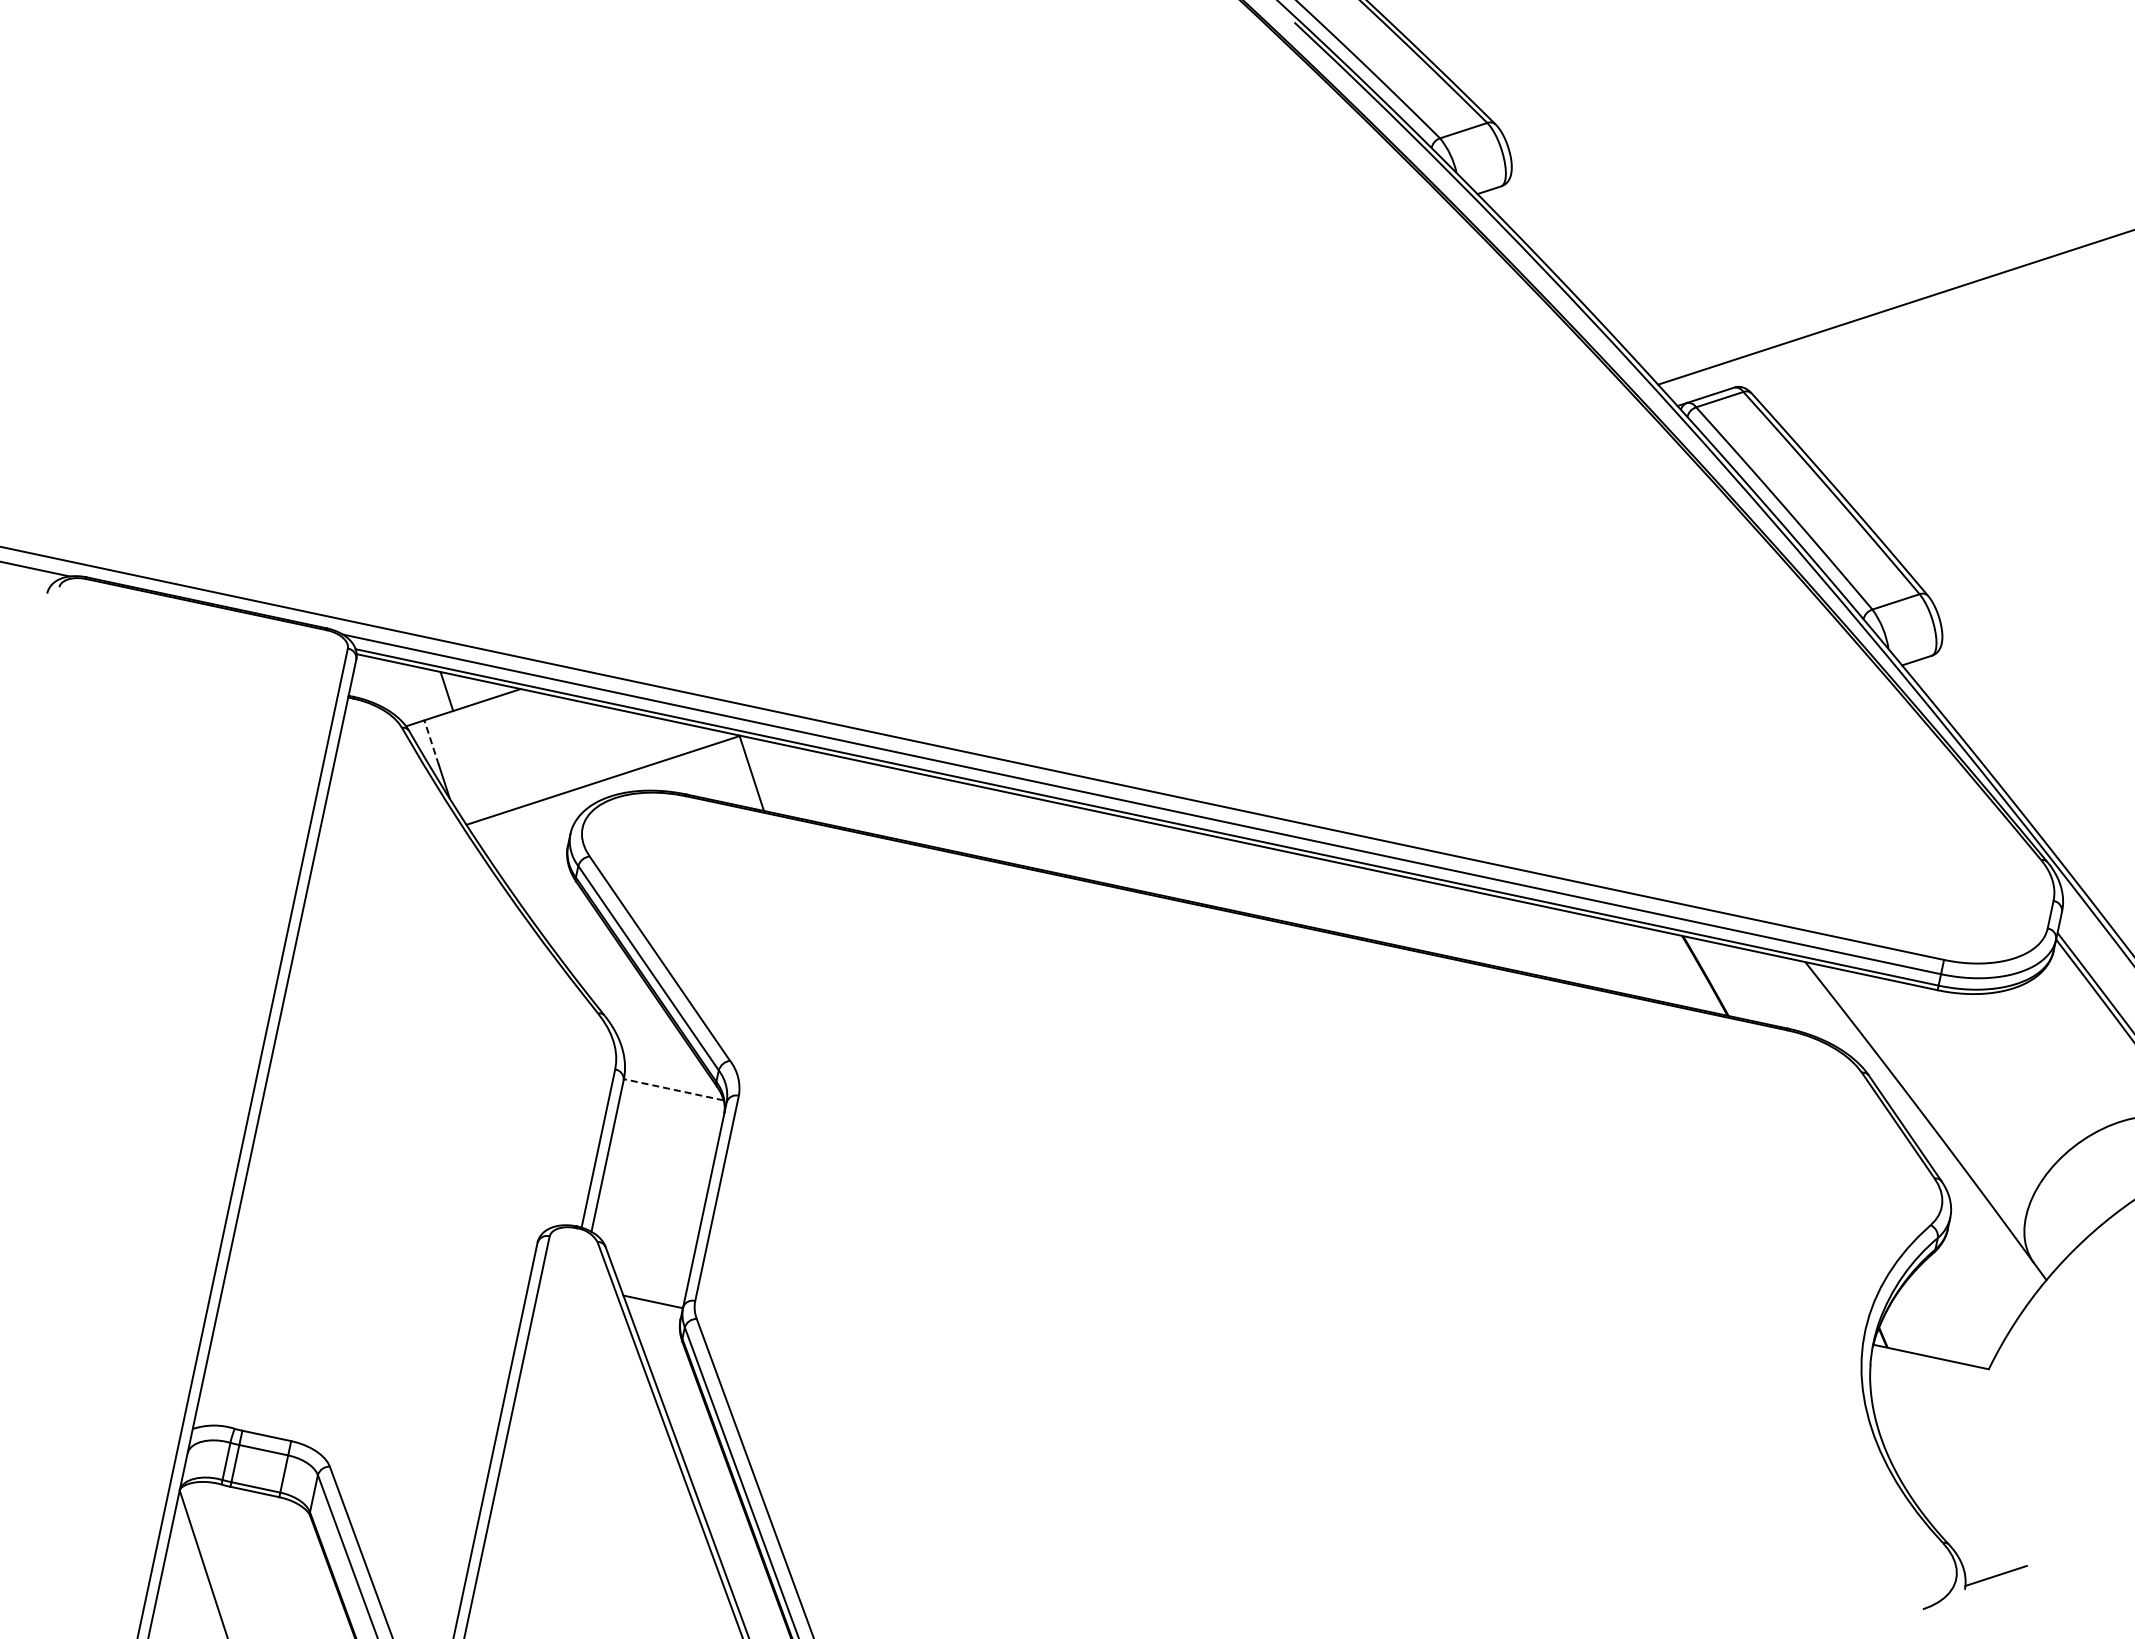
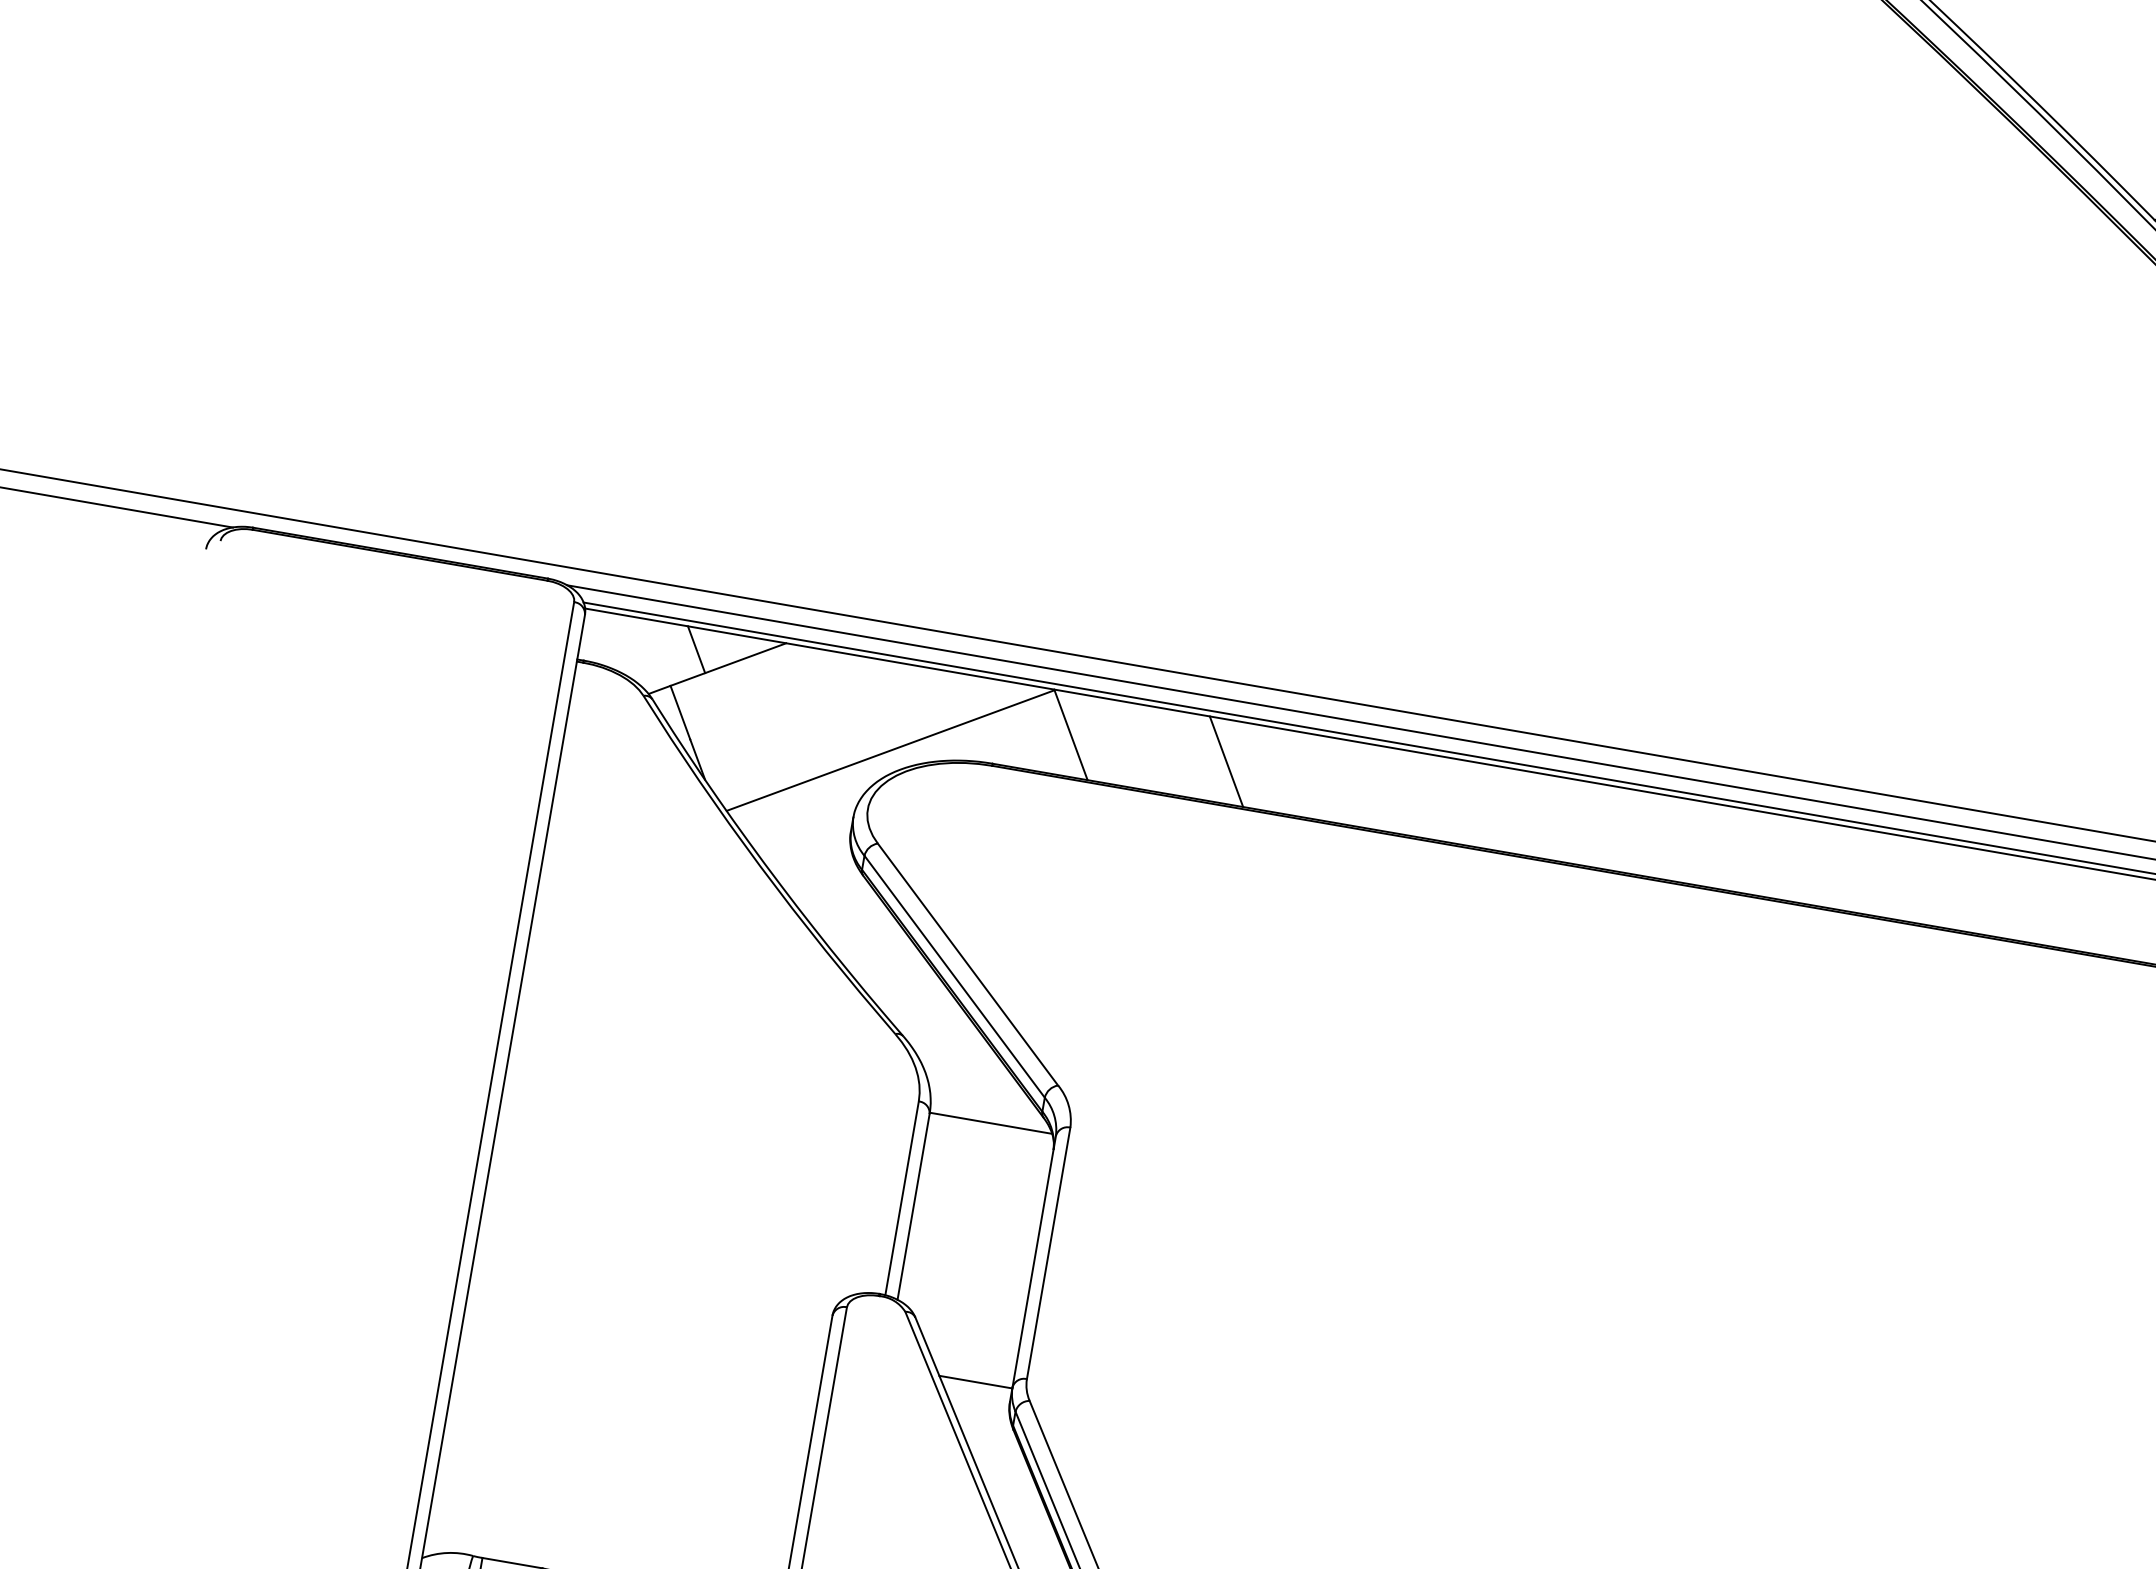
line: (431, 742) -> (680, 712), dashed -> solid
line: (878, 799) -> (1226, 760), added
line: (673, 1089) -> (990, 1122), dashed -> solid

